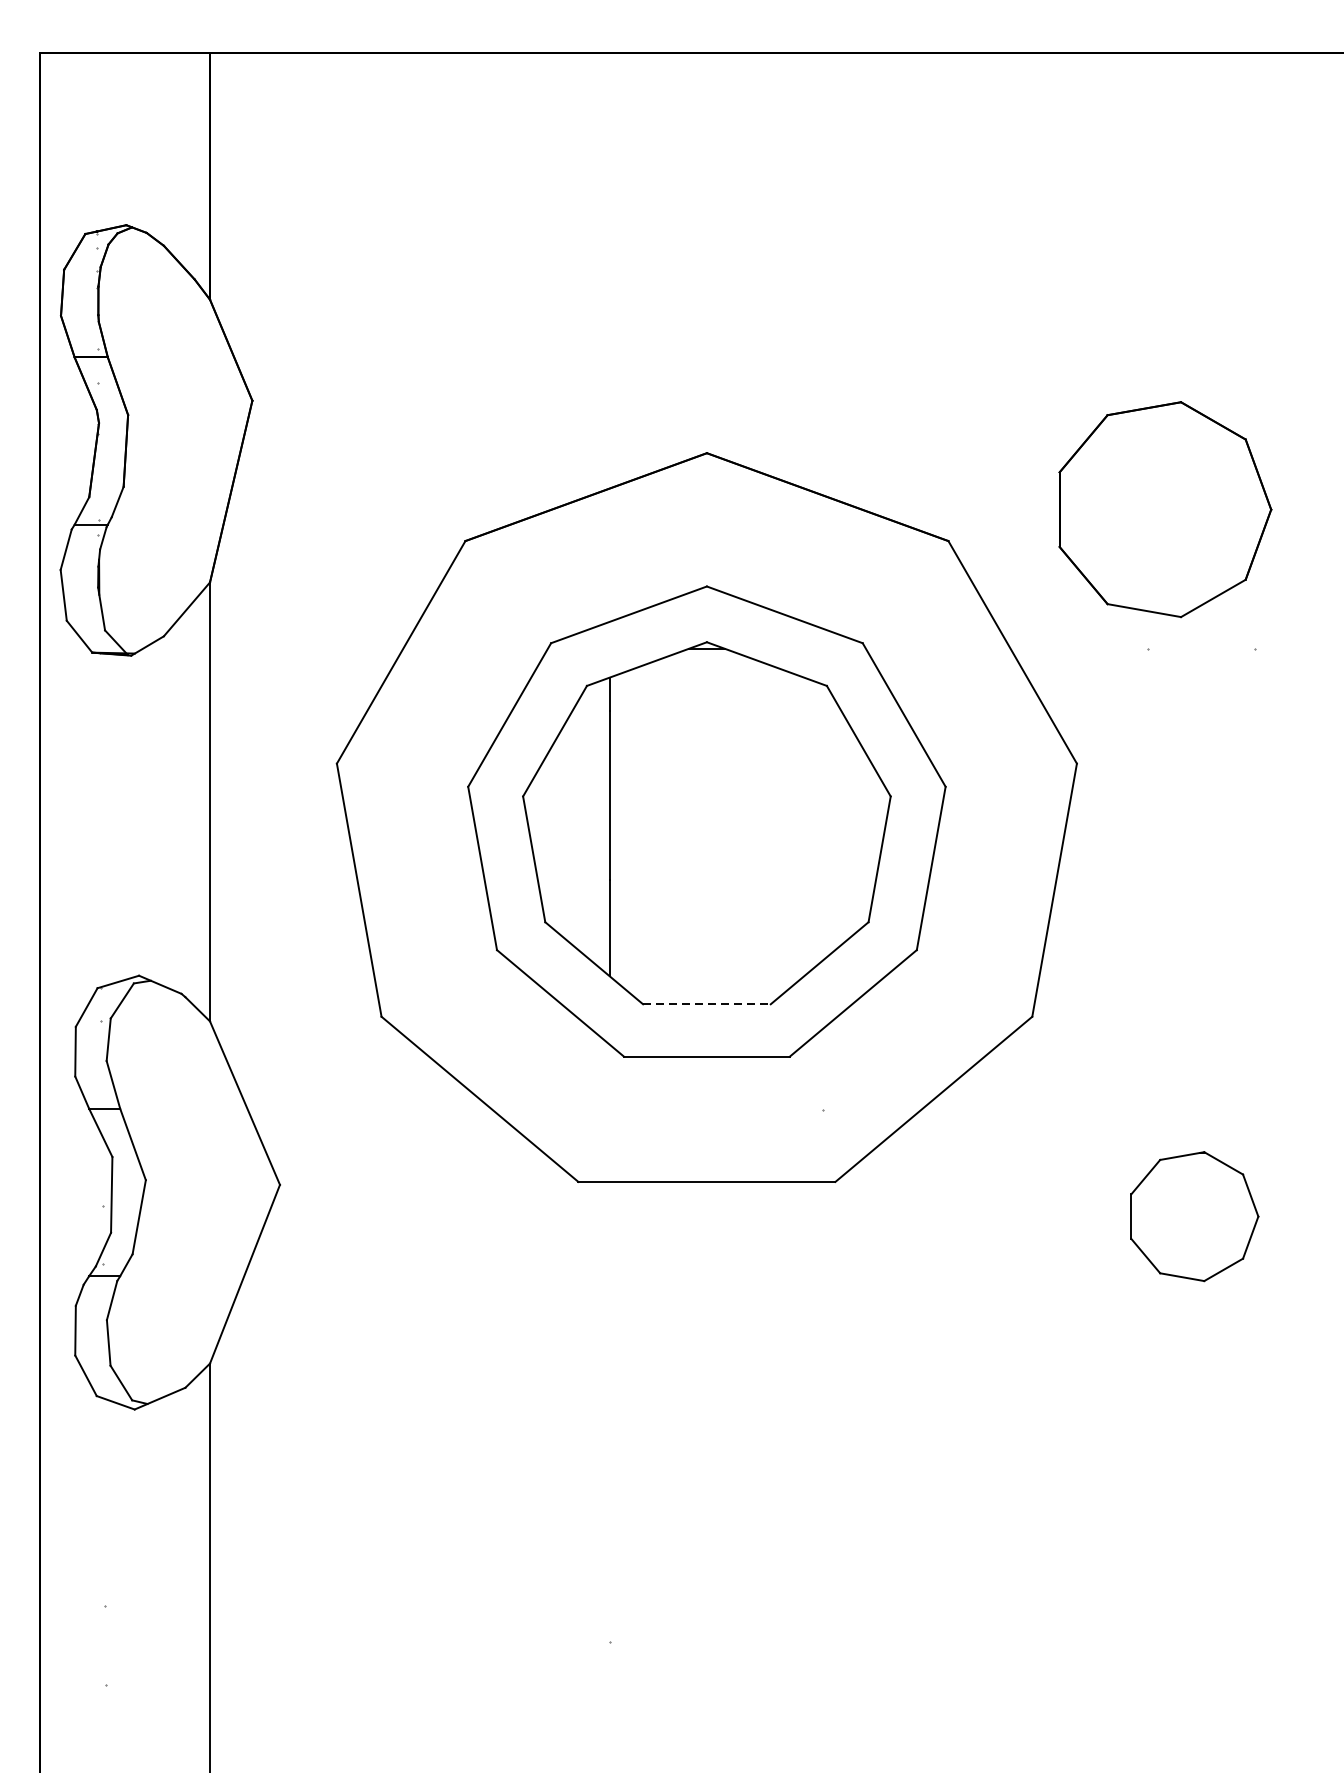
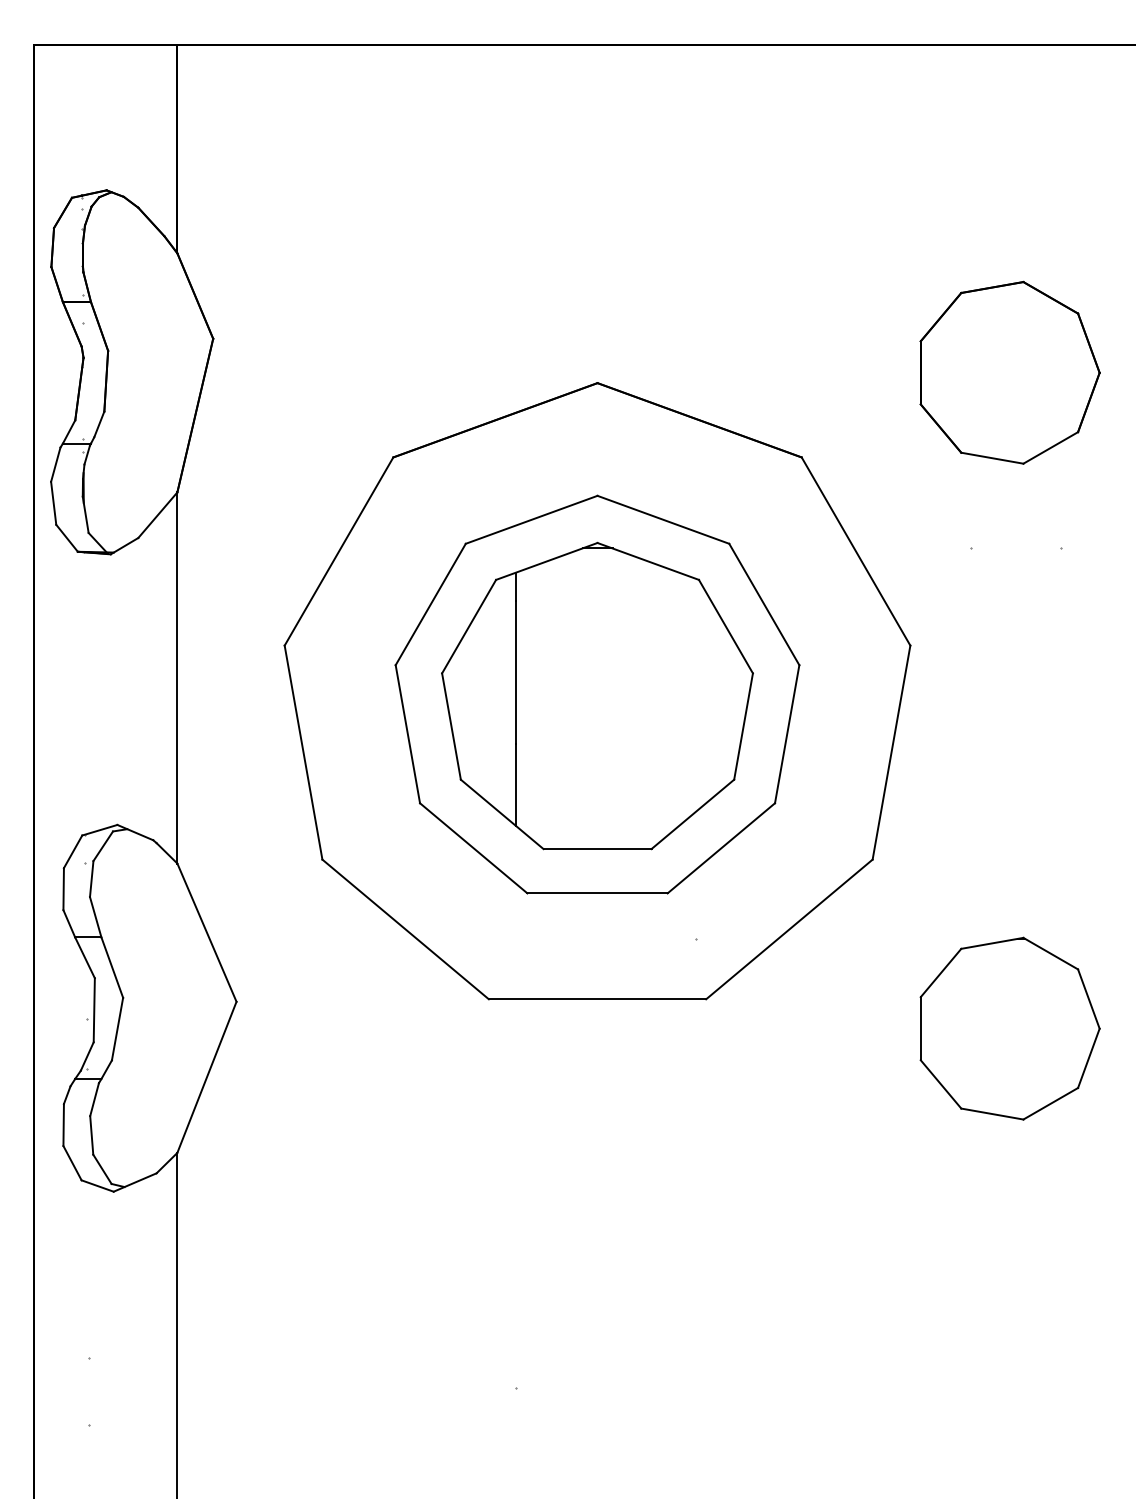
part: (1164, 509) -> (1009, 372), moved
line: (706, 1004) -> (597, 849), dashed -> solid
part: (1194, 1216) -> (1009, 1028), size x1.67

